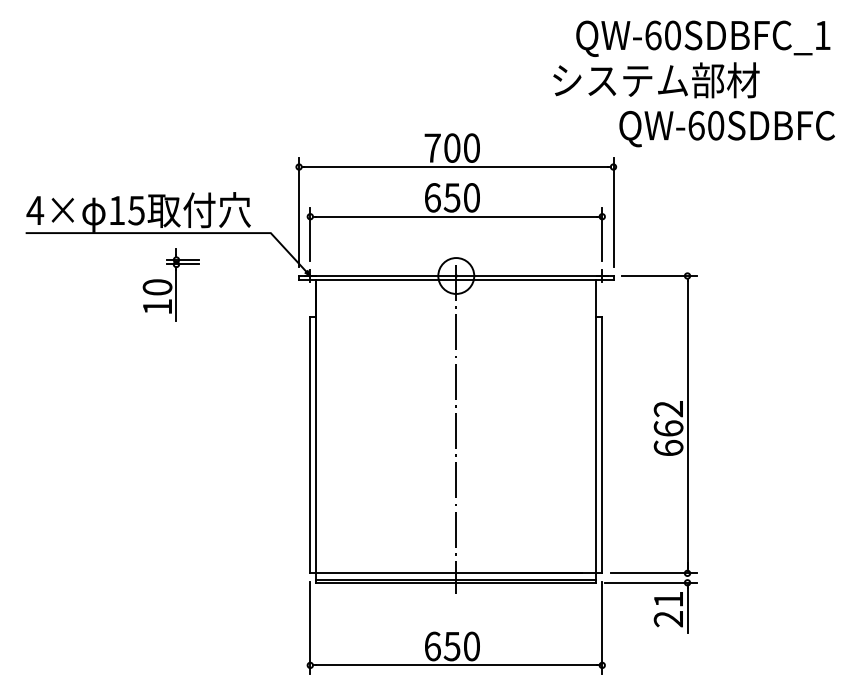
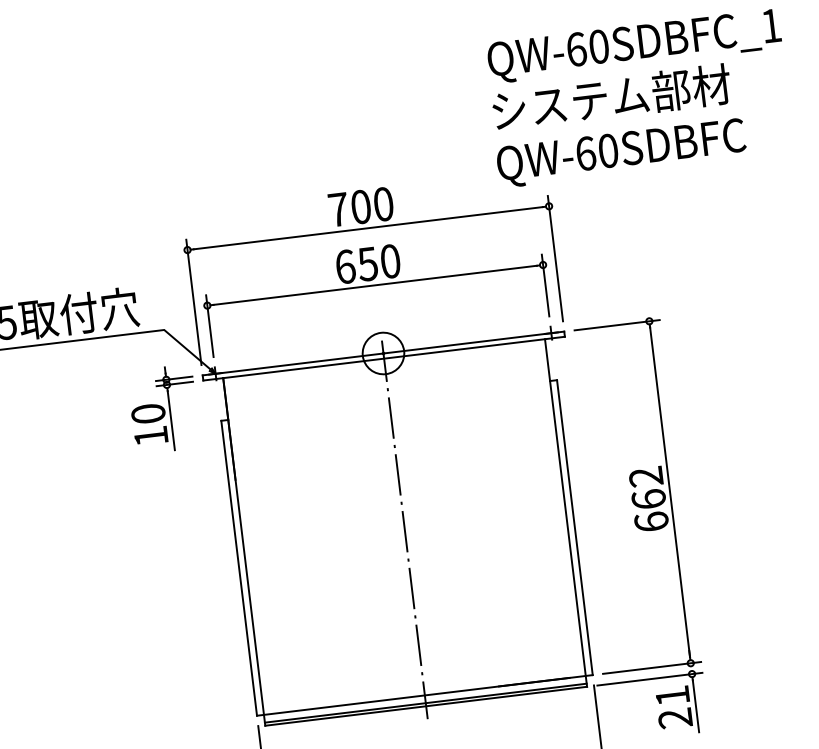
text: (656, 80) -> (611, 97), moved
text: (726, 129) -> (620, 153), moved
part: (170, 284) -> (162, 408), moved

